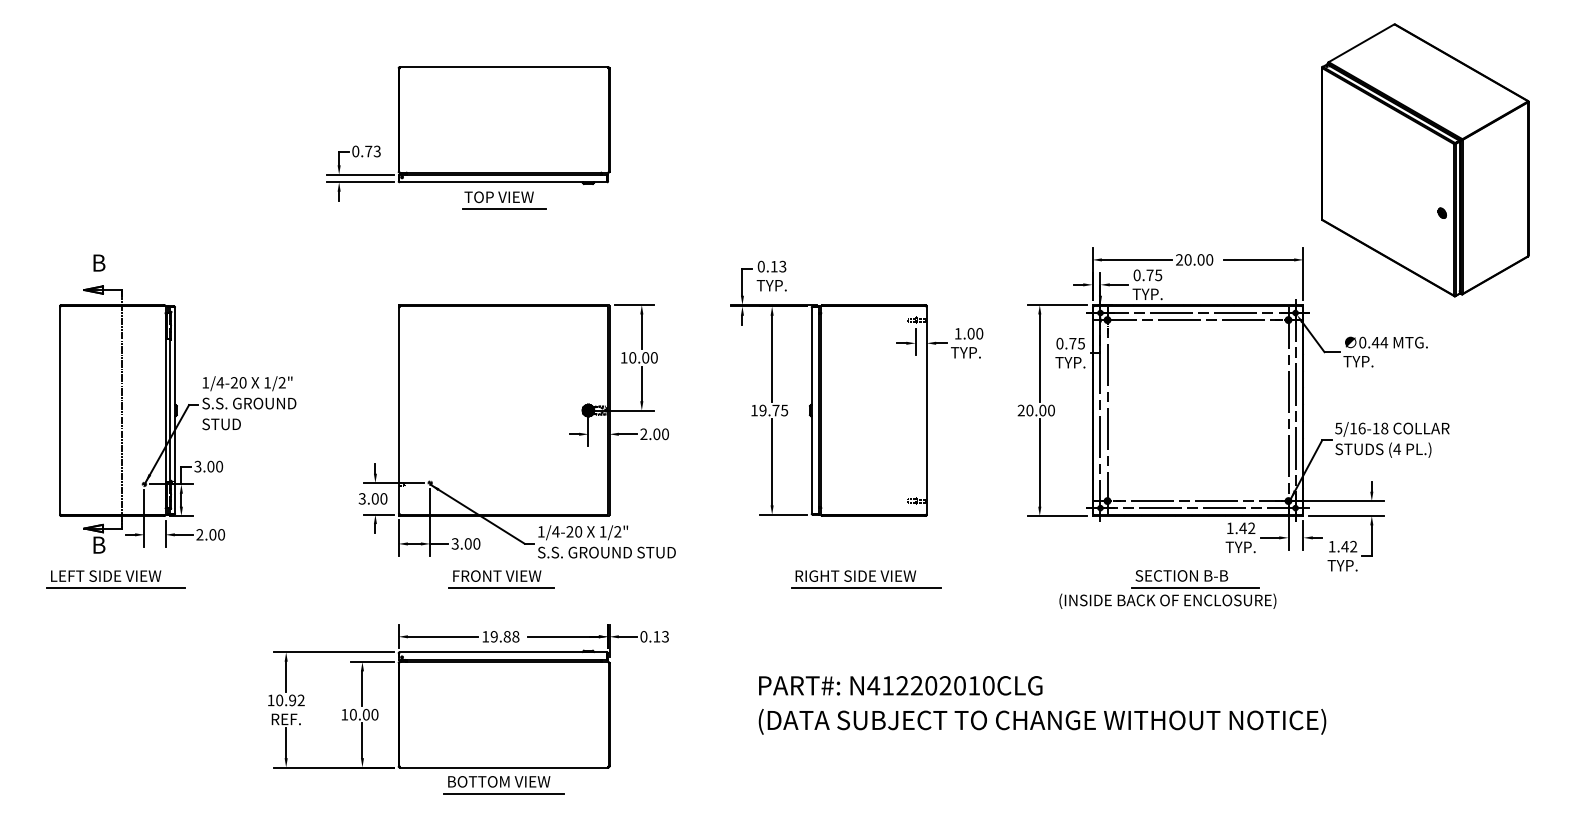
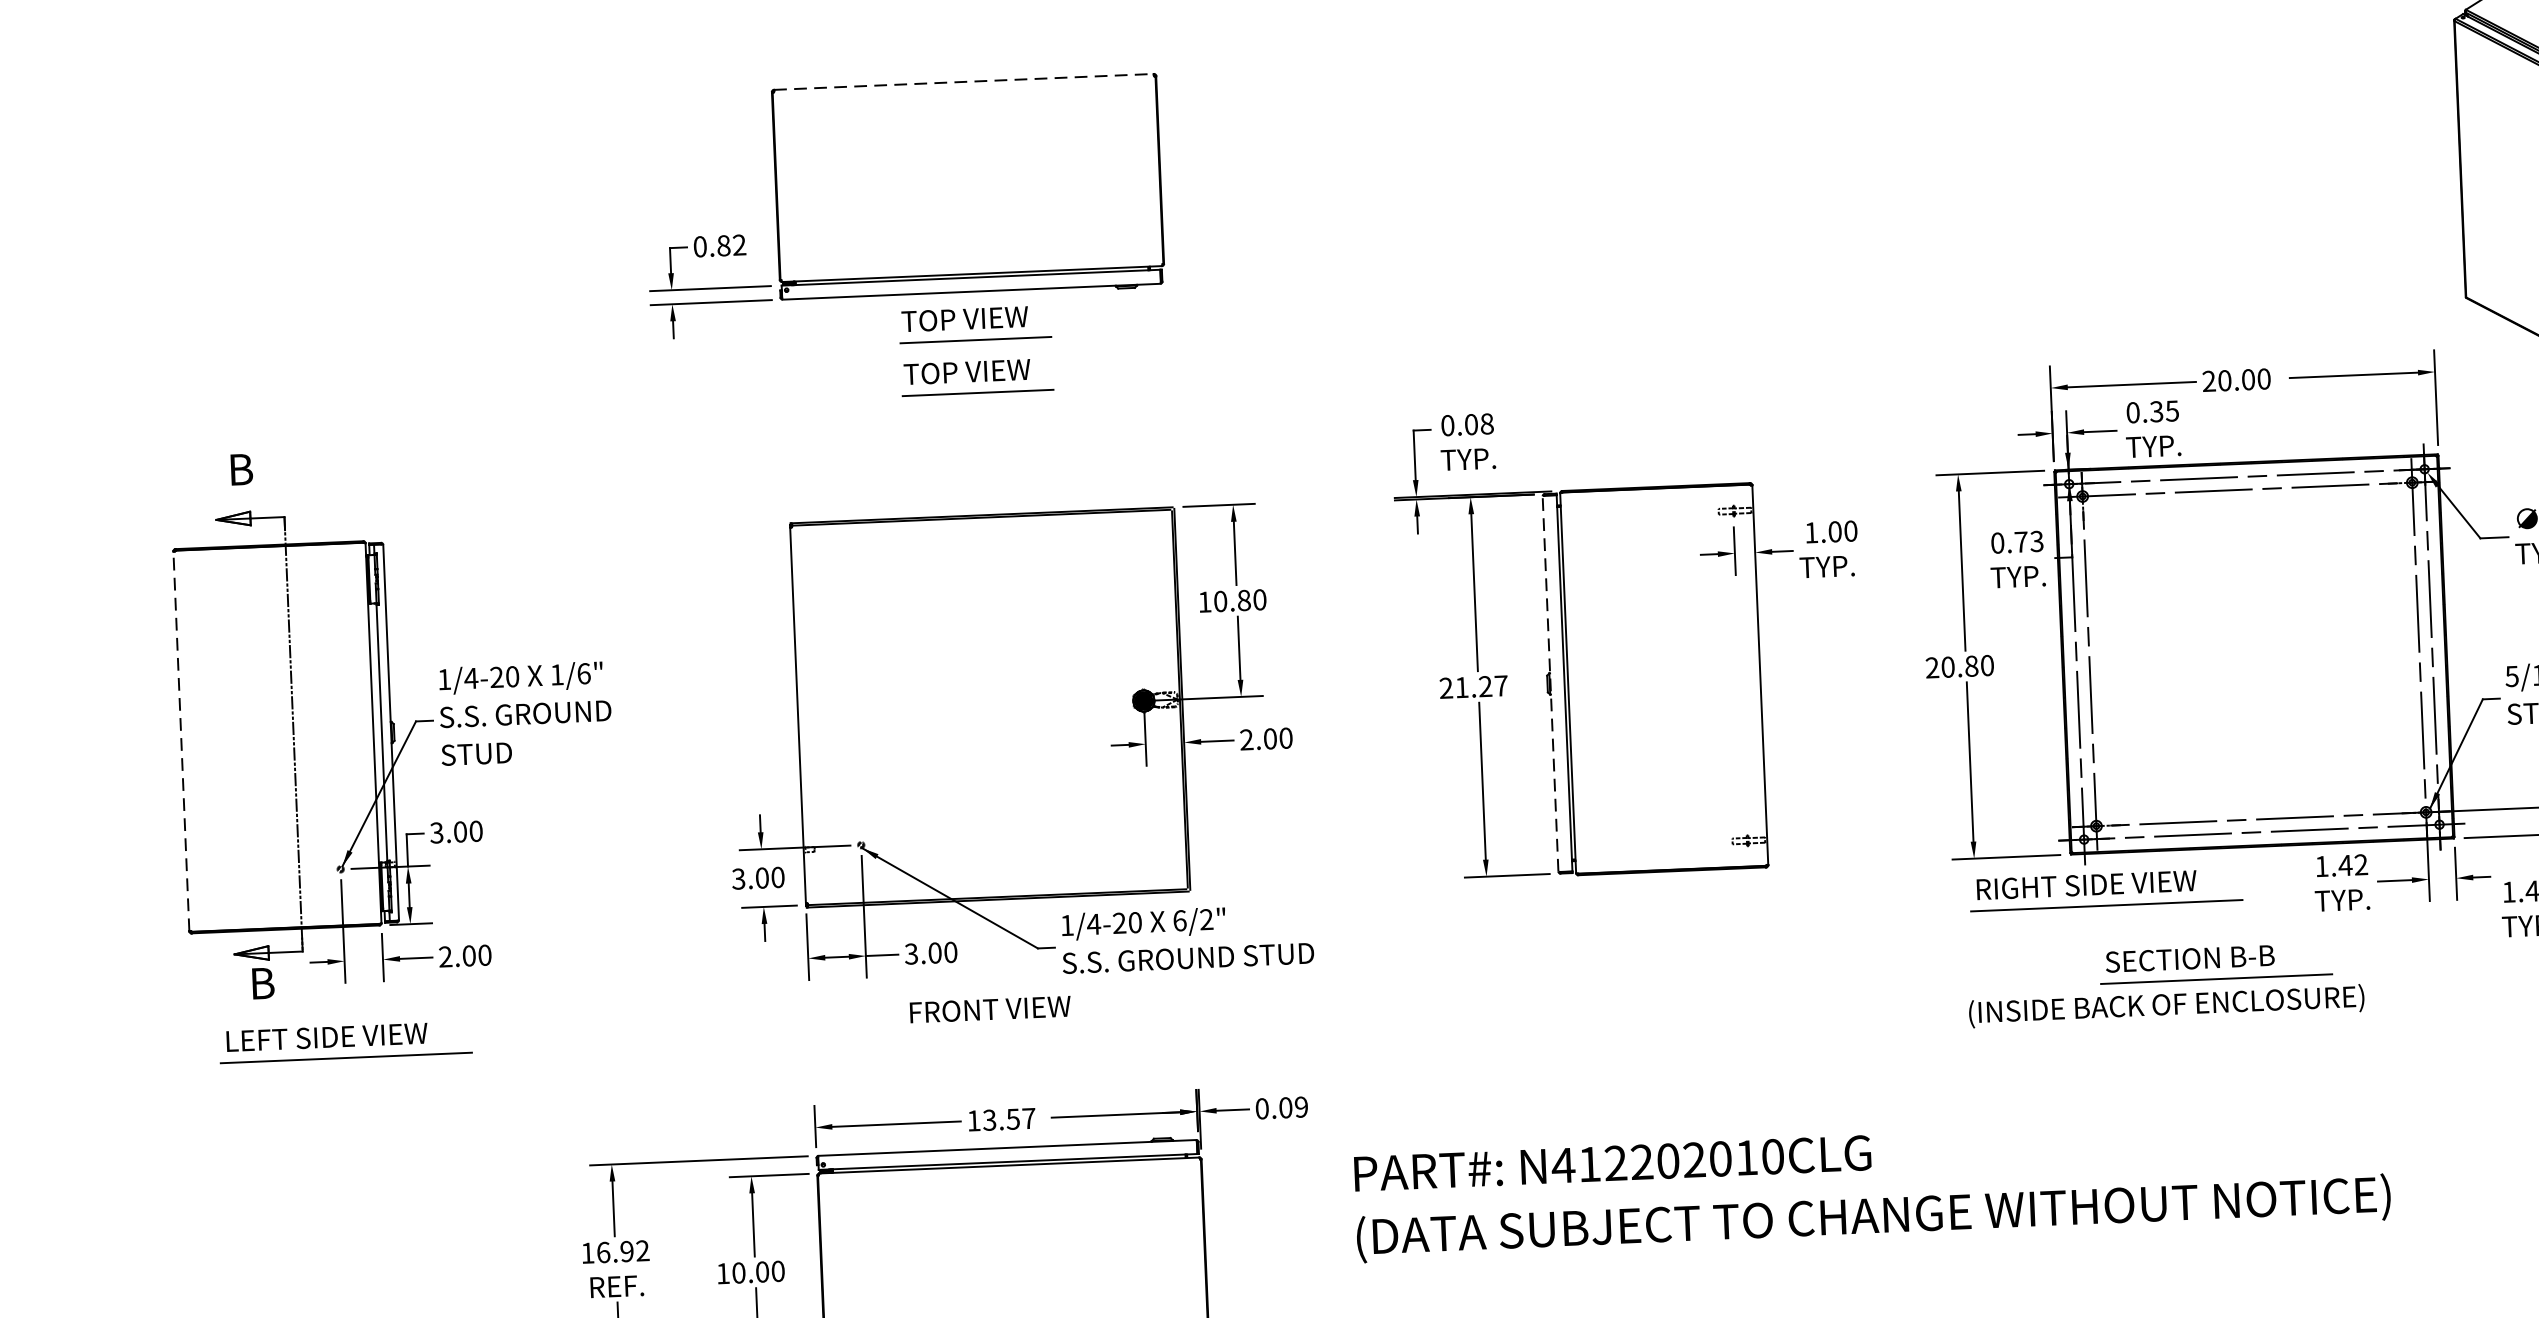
line: (504, 67) -> (964, 82), solid -> dashed
text: (372, 151) -> (730, 245), 0.73 -> 0.82
part: (504, 229) -> (977, 377), added
text: (778, 266) -> (1479, 423), 0.13 -> 0.08
text: (1149, 275) -> (2155, 412), 0.75 -> 0.35
text: (1081, 342) -> (2036, 539), 0.75 -> 0.73
text: (645, 357) -> (1243, 599), 10.00 -> 10.80
text: (281, 382) -> (582, 673), 1/2" -> 1/6"
line: (60, 410) -> (182, 741), solid -> dashed
text: (769, 410) -> (1473, 687), 19.75 -> 21.27
line: (811, 410) -> (1550, 683), solid -> dashed
text: (1042, 410) -> (1971, 666), 20.00 -> 20.80
text: (602, 531) -> (1178, 920), 1/2" -> 6/2"
part: (115, 579) -> (344, 1042), moved
part: (866, 579) -> (2106, 890), moved
line: (501, 587) -> (999, 1029), removed
part: (1167, 589) -> (2165, 984), moved
text: (504, 636) -> (1008, 1118), 19.88 -> 13.57
text: (660, 636) -> (1292, 1107), 0.13 -> 0.09
text: (279, 699) -> (603, 1250), 10.92 -> 16.92
text: (1042, 705) -> (1872, 1188), moved

